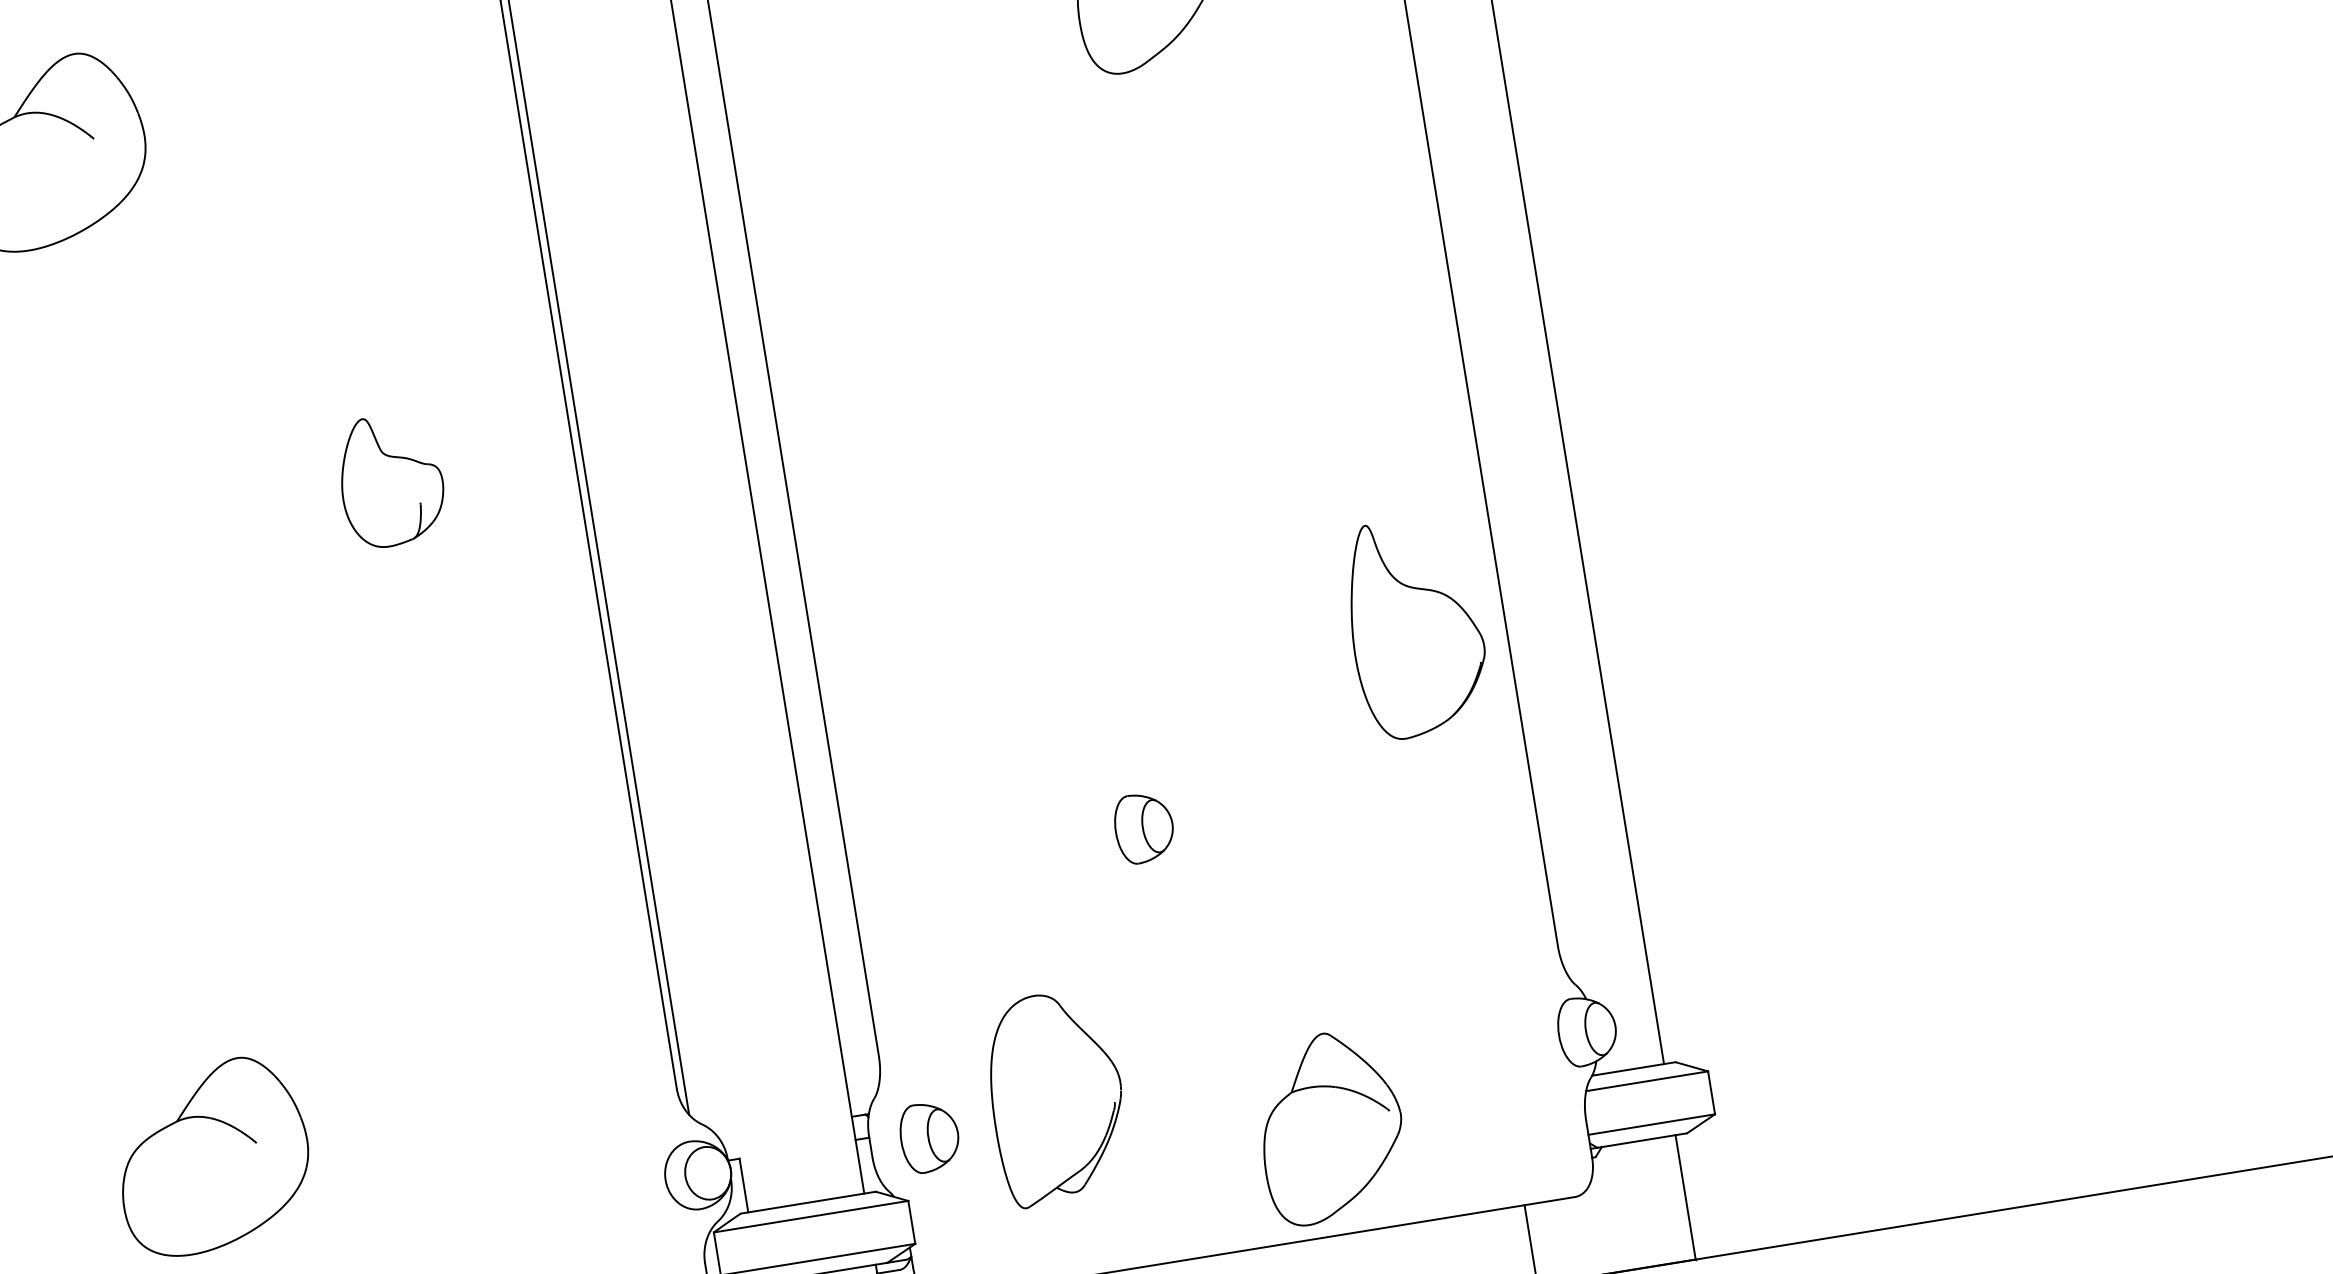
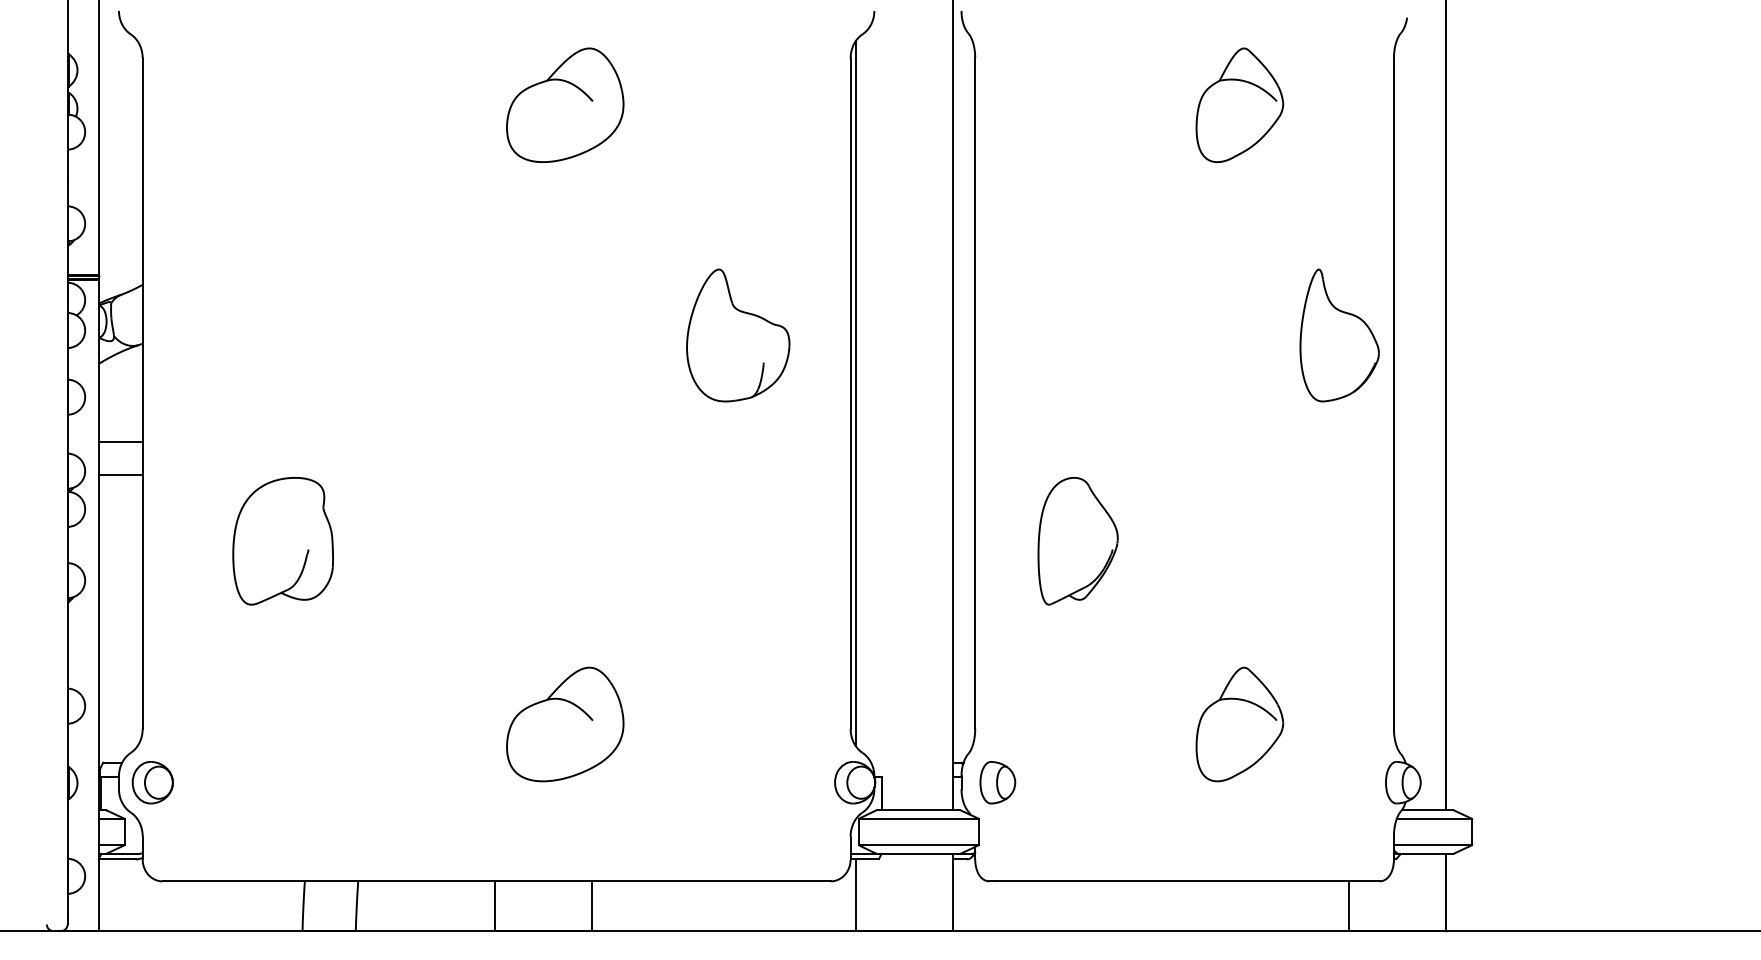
part: (391, 480) -> (738, 335), size x1.67
part: (1415, 627) -> (1339, 335), moved
part: (1143, 827) -> (1156, 617), removed
part: (1055, 1098) -> (1077, 541), moved
part: (1330, 1127) -> (1239, 724), moved

